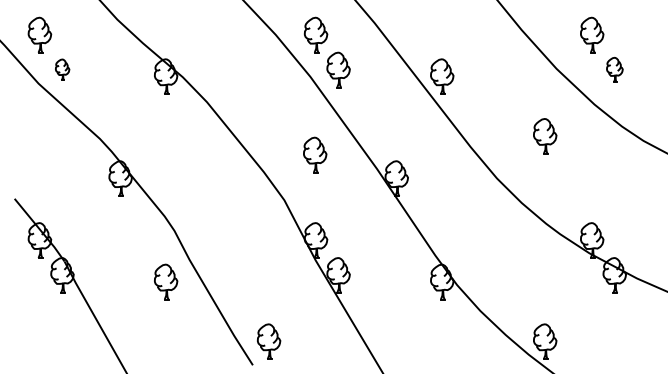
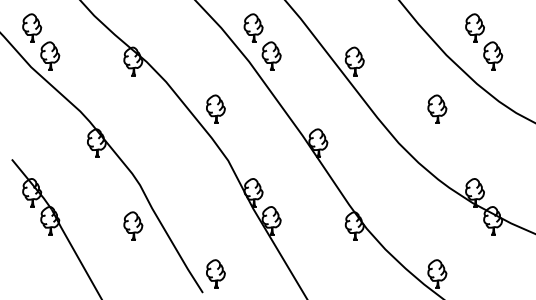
part: (62, 69) -> (50, 55), size x1.67
part: (615, 69) -> (493, 55), size x1.43
part: (314, 153) -> (215, 108), moved

